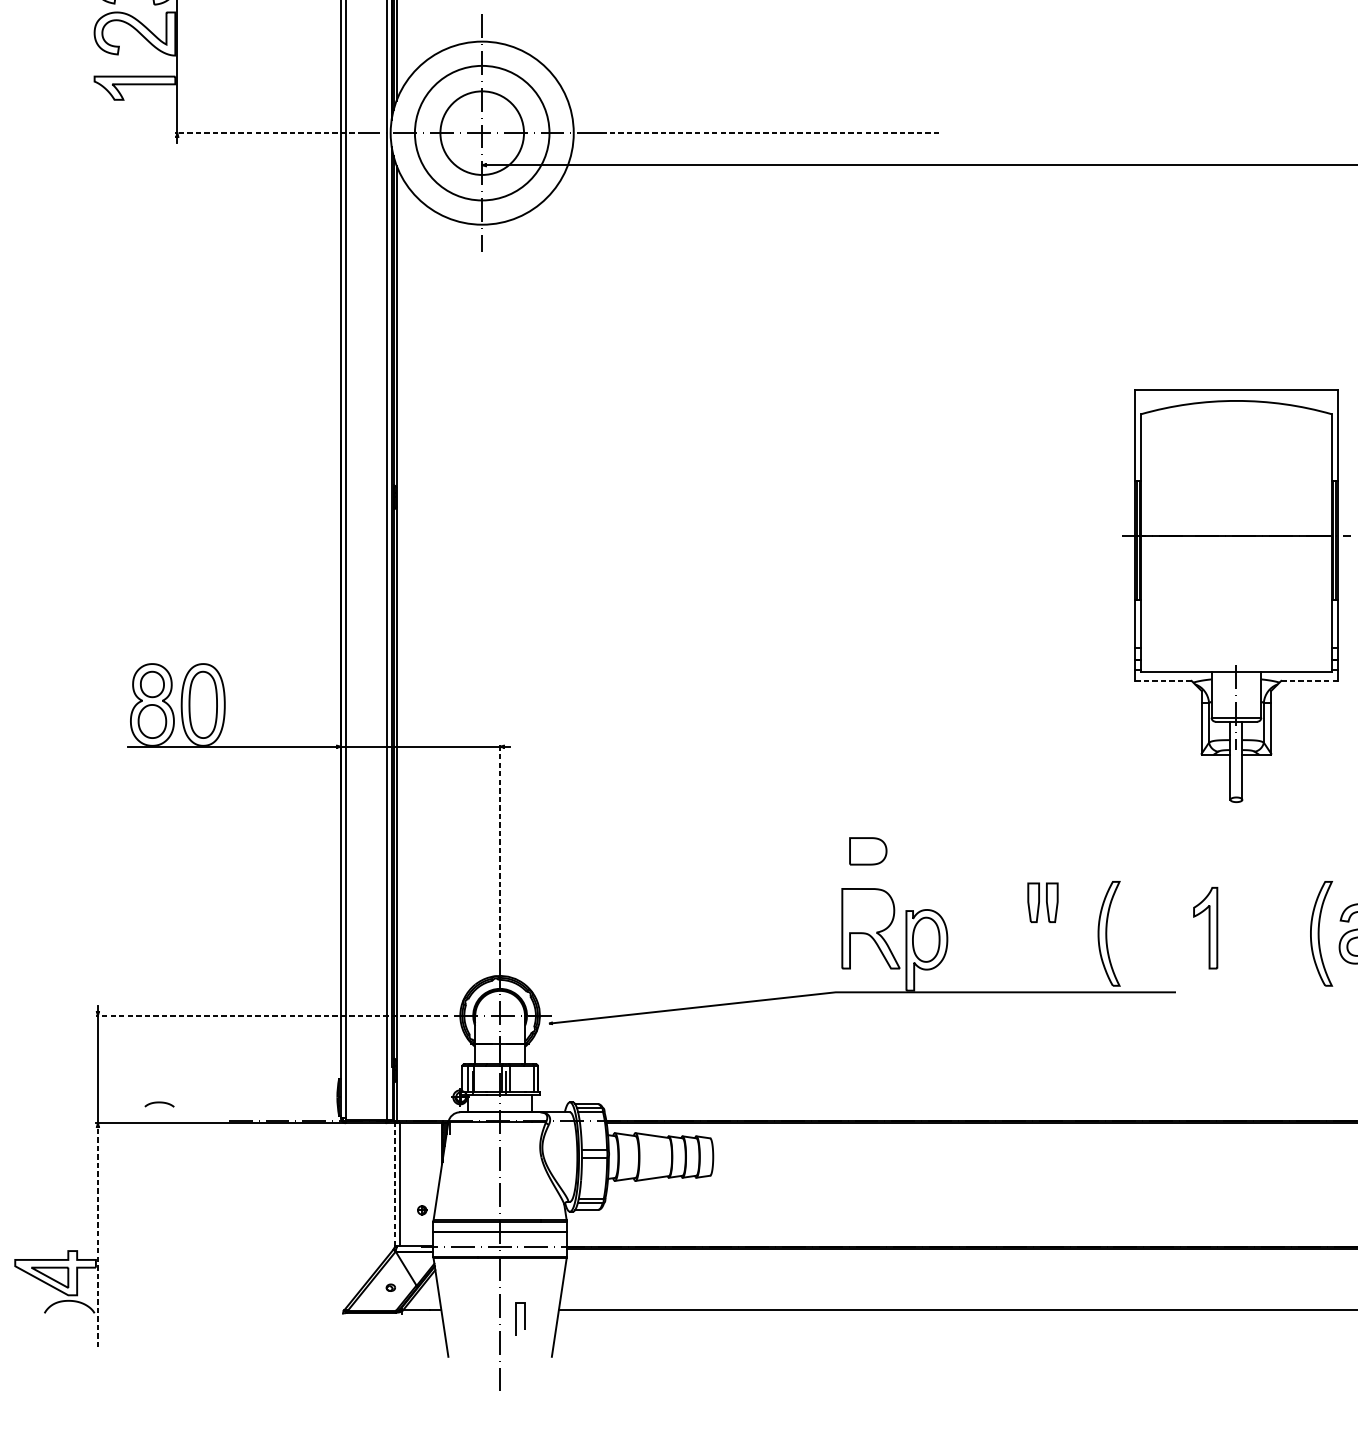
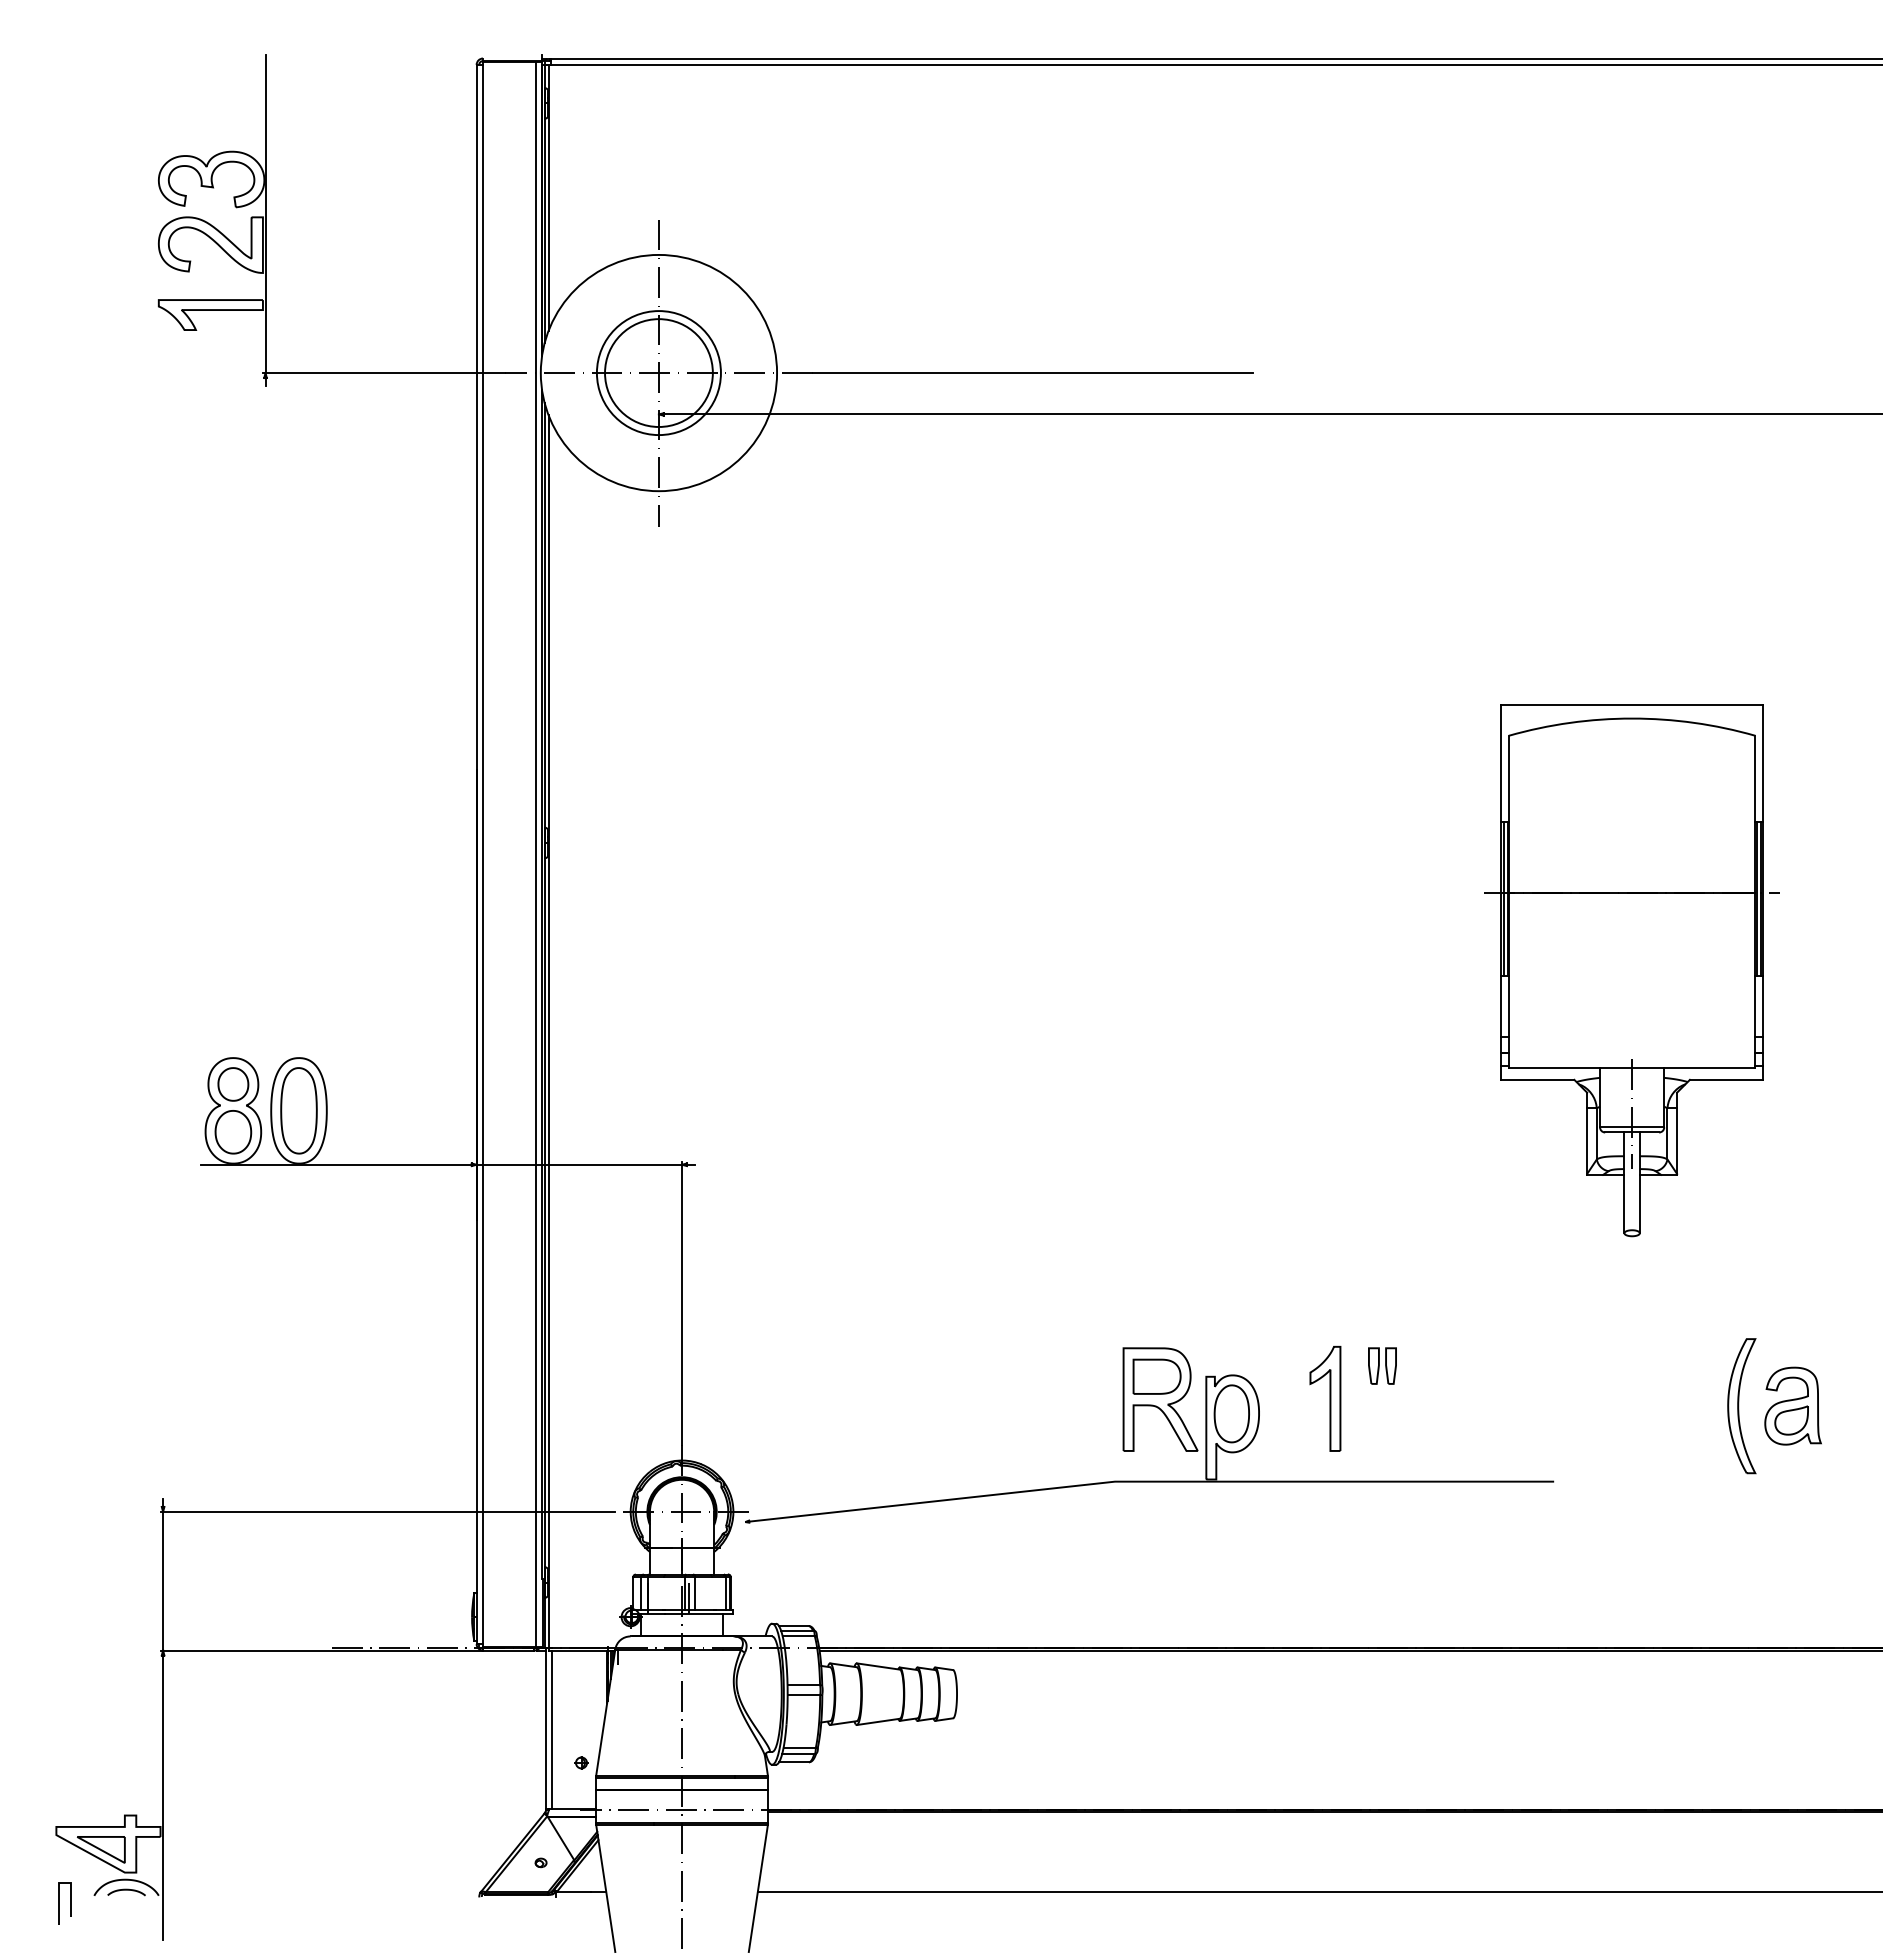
line: (268, 133) -> (383, 373), dashed -> solid
circle: (481, 133) -> (658, 373), size x0.71
line: (772, 133) -> (1033, 373), dashed -> solid
line: (1163, 680) -> (1537, 1079), dashed -> solid
line: (1309, 680) -> (1726, 1079), dashed -> solid
part: (867, 851) -> (1156, 1376), moved
line: (500, 854) -> (682, 1303), dashed -> solid
part: (1042, 902) -> (1382, 1365), size x0.71
part: (1205, 927) -> (1325, 1398), moved
part: (1108, 934) -> (1467, 1406), removed
line: (271, 1015) -> (387, 1511), dashed -> solid
curve: (159, 1103) -> (126, 1890), moved
line: (395, 1183) -> (546, 1728), dashed -> solid
line: (98, 1237) -> (163, 1797), dashed -> solid
line: (515, 1319) -> (59, 1903), moved

